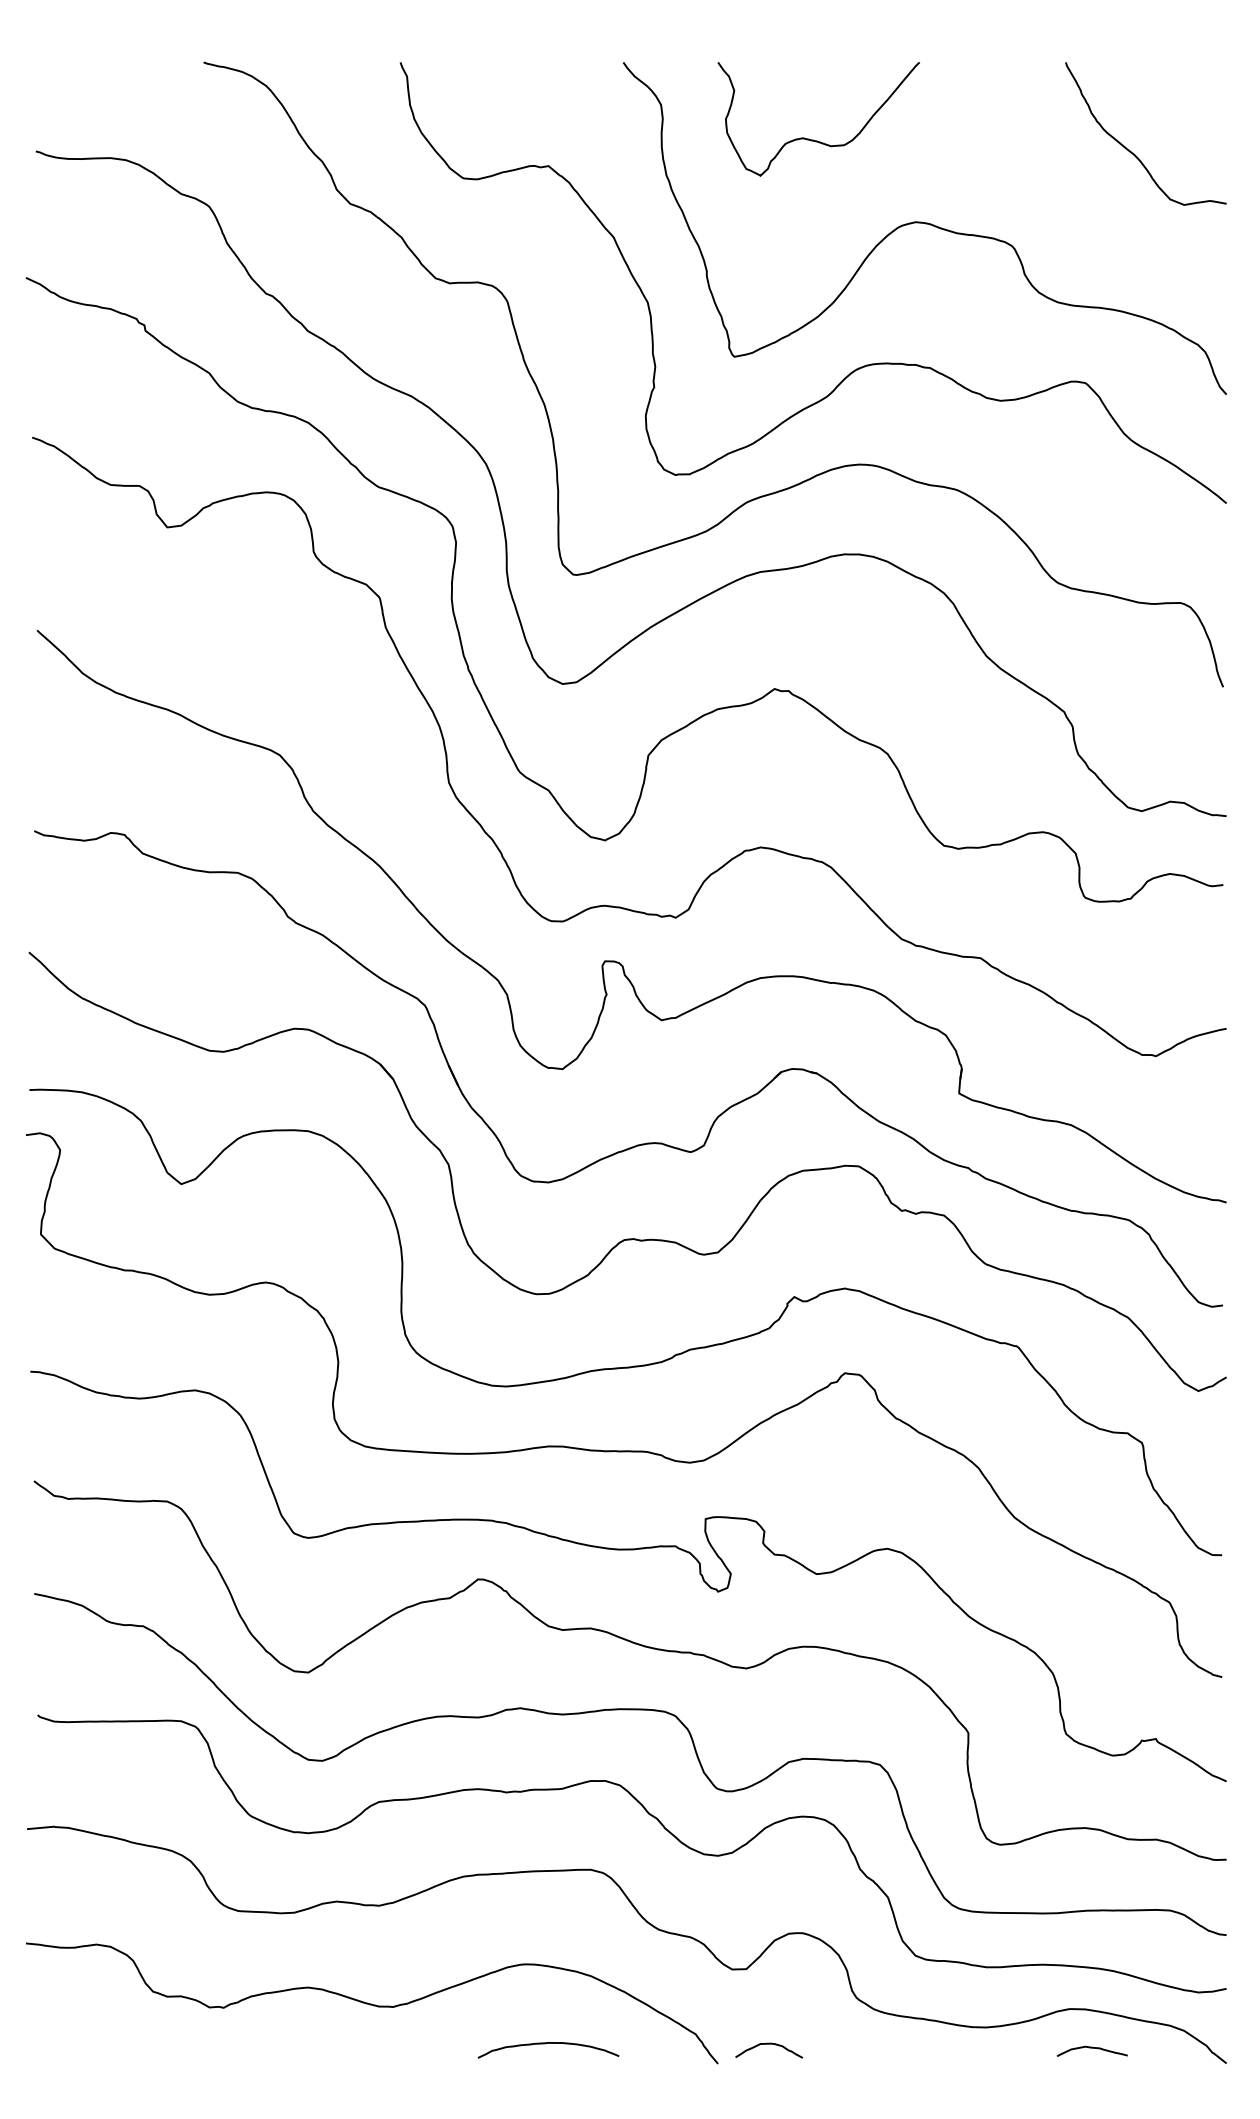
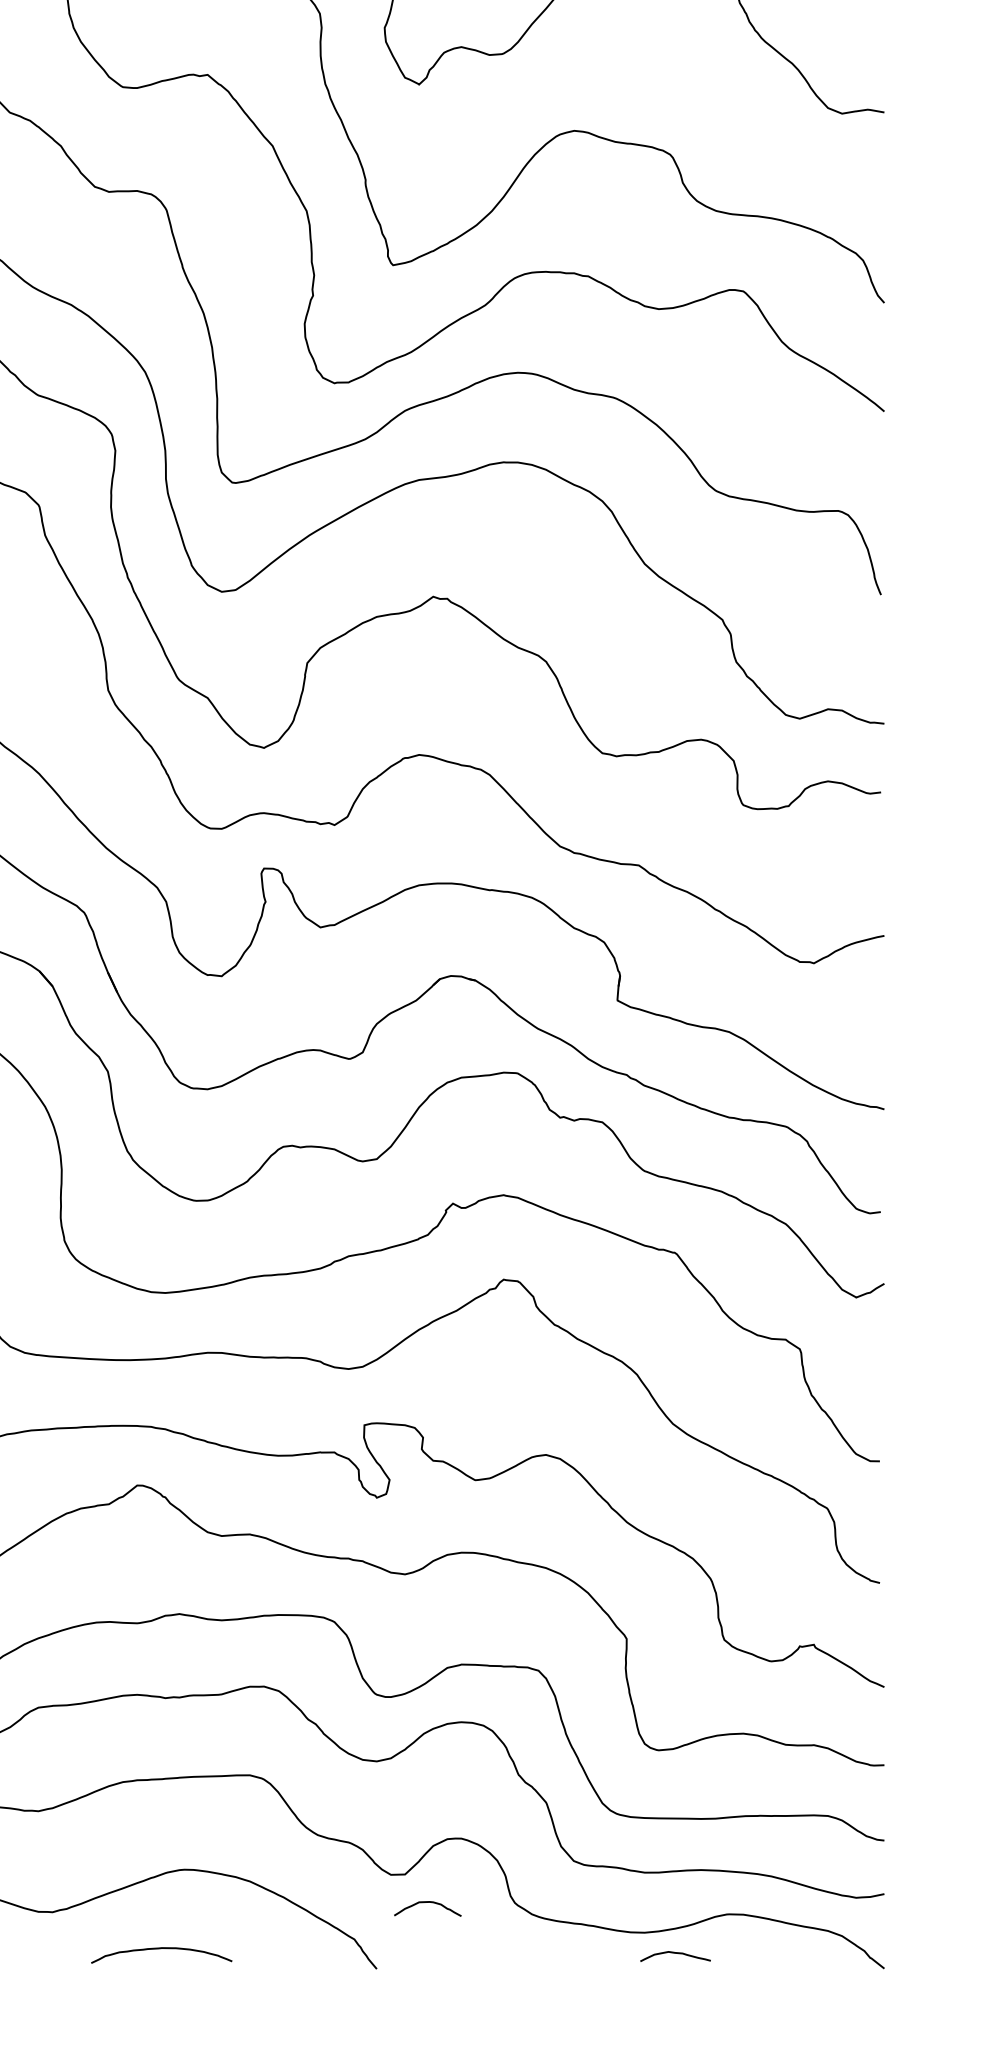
curve: (545, 2044) -> (158, 1949), moved
curve: (769, 2044) -> (428, 1902), moved
curve: (1092, 2048) -> (675, 1953), moved

